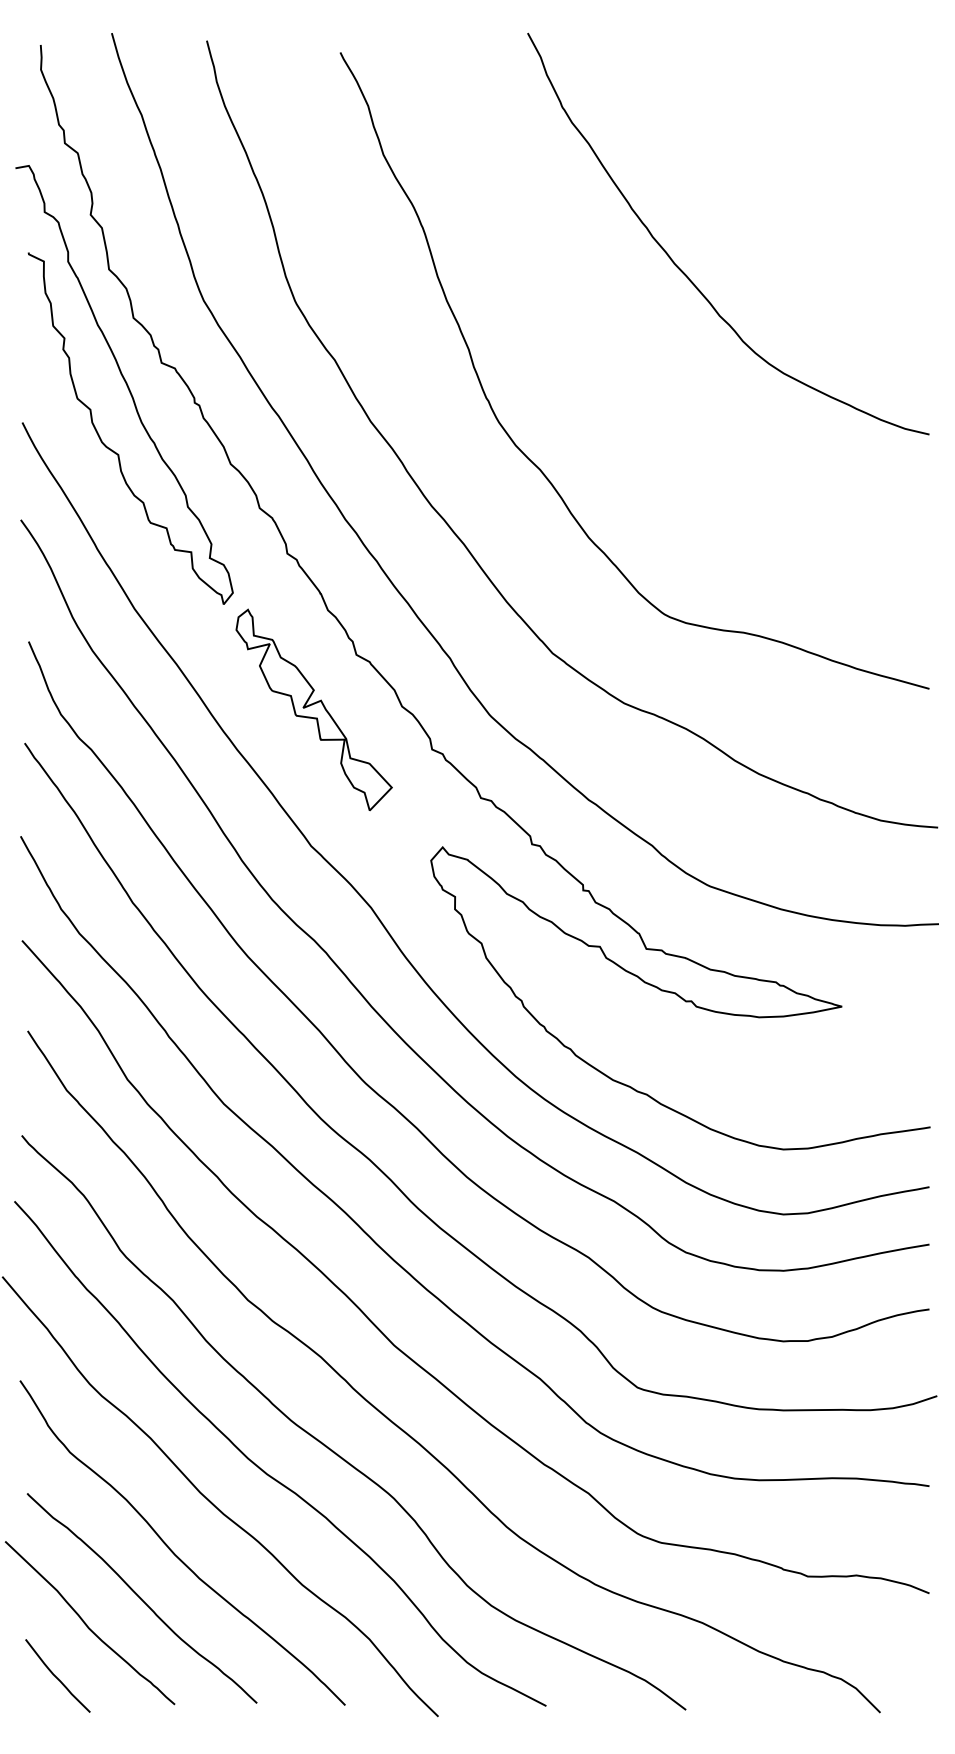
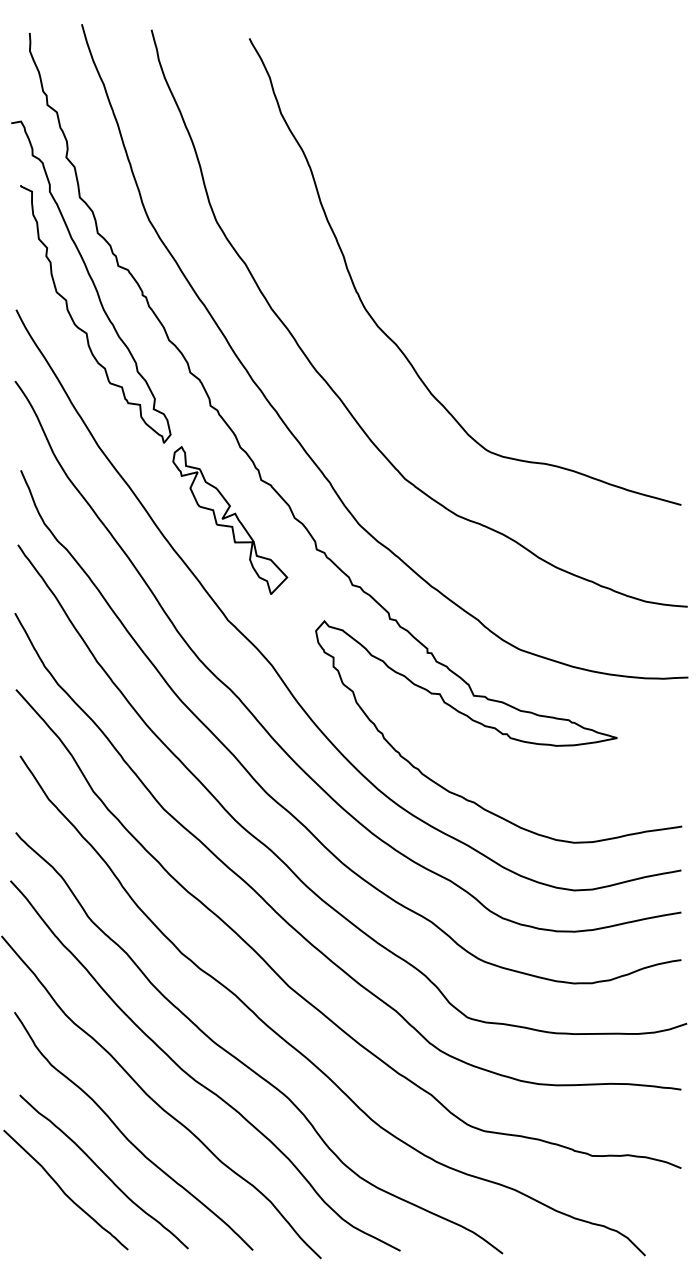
curve: (686, 274) -> (503, 201), removed
curve: (56, 1675) -> (41, 1228), removed

